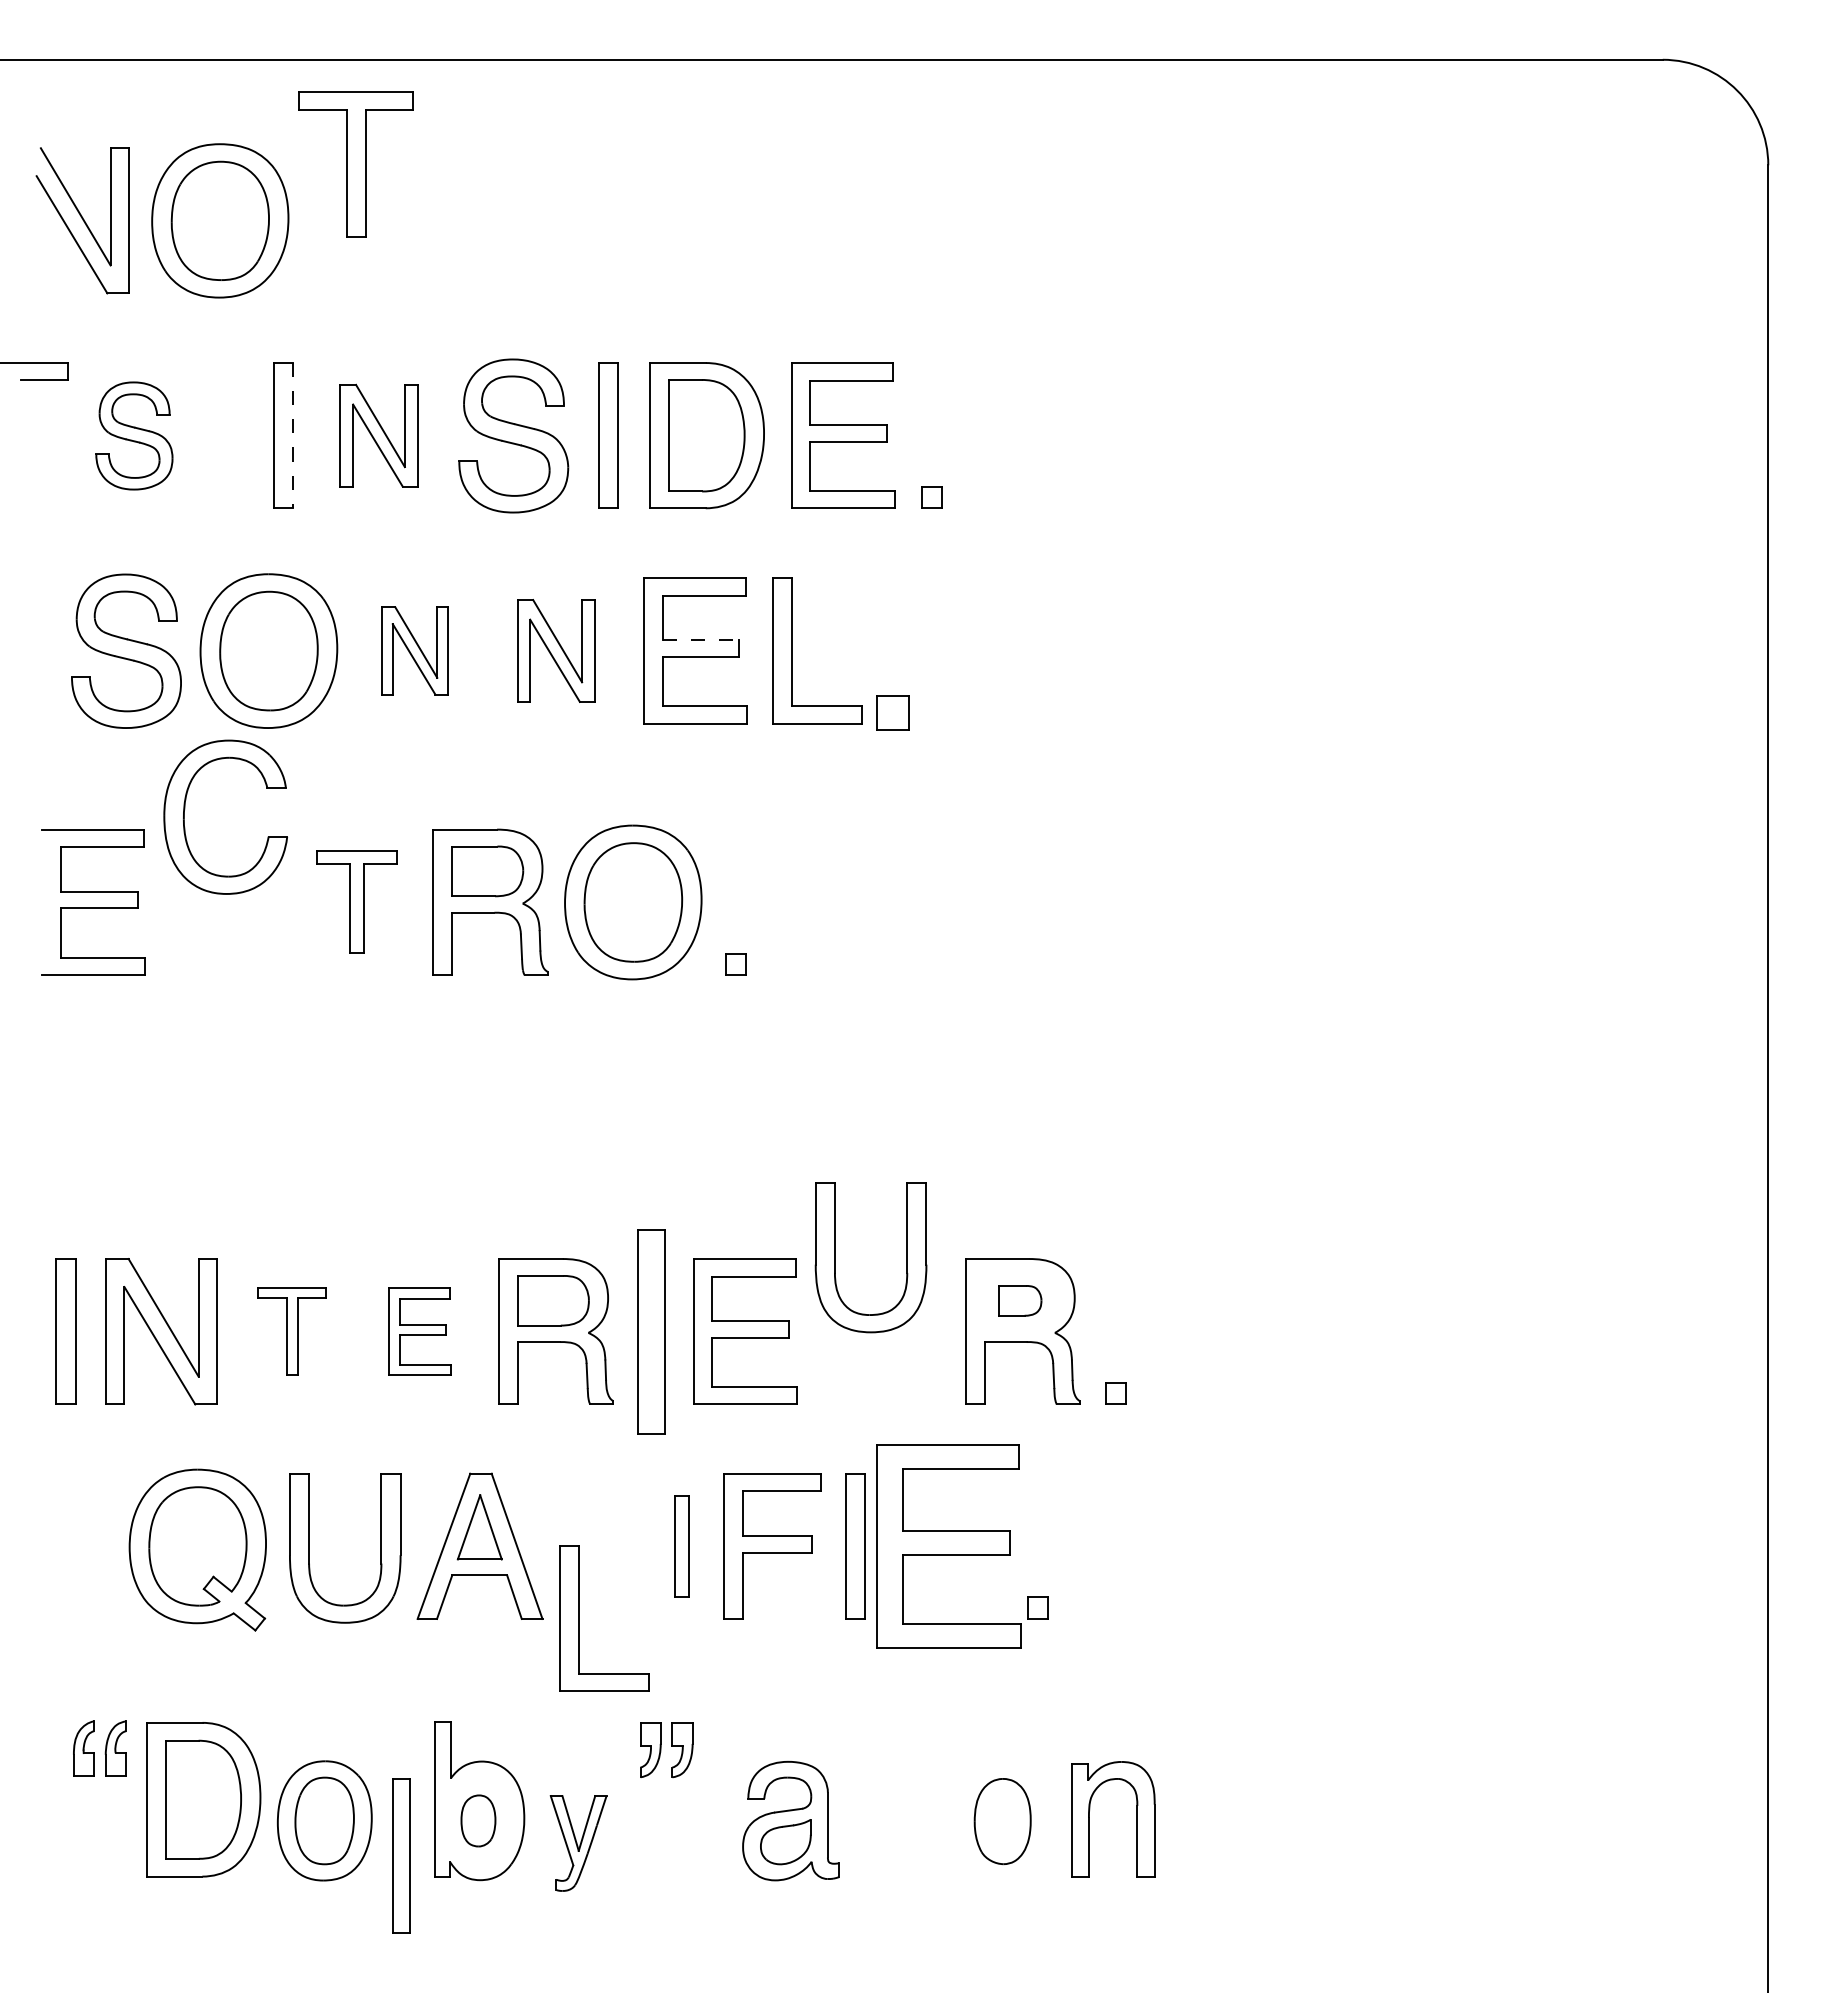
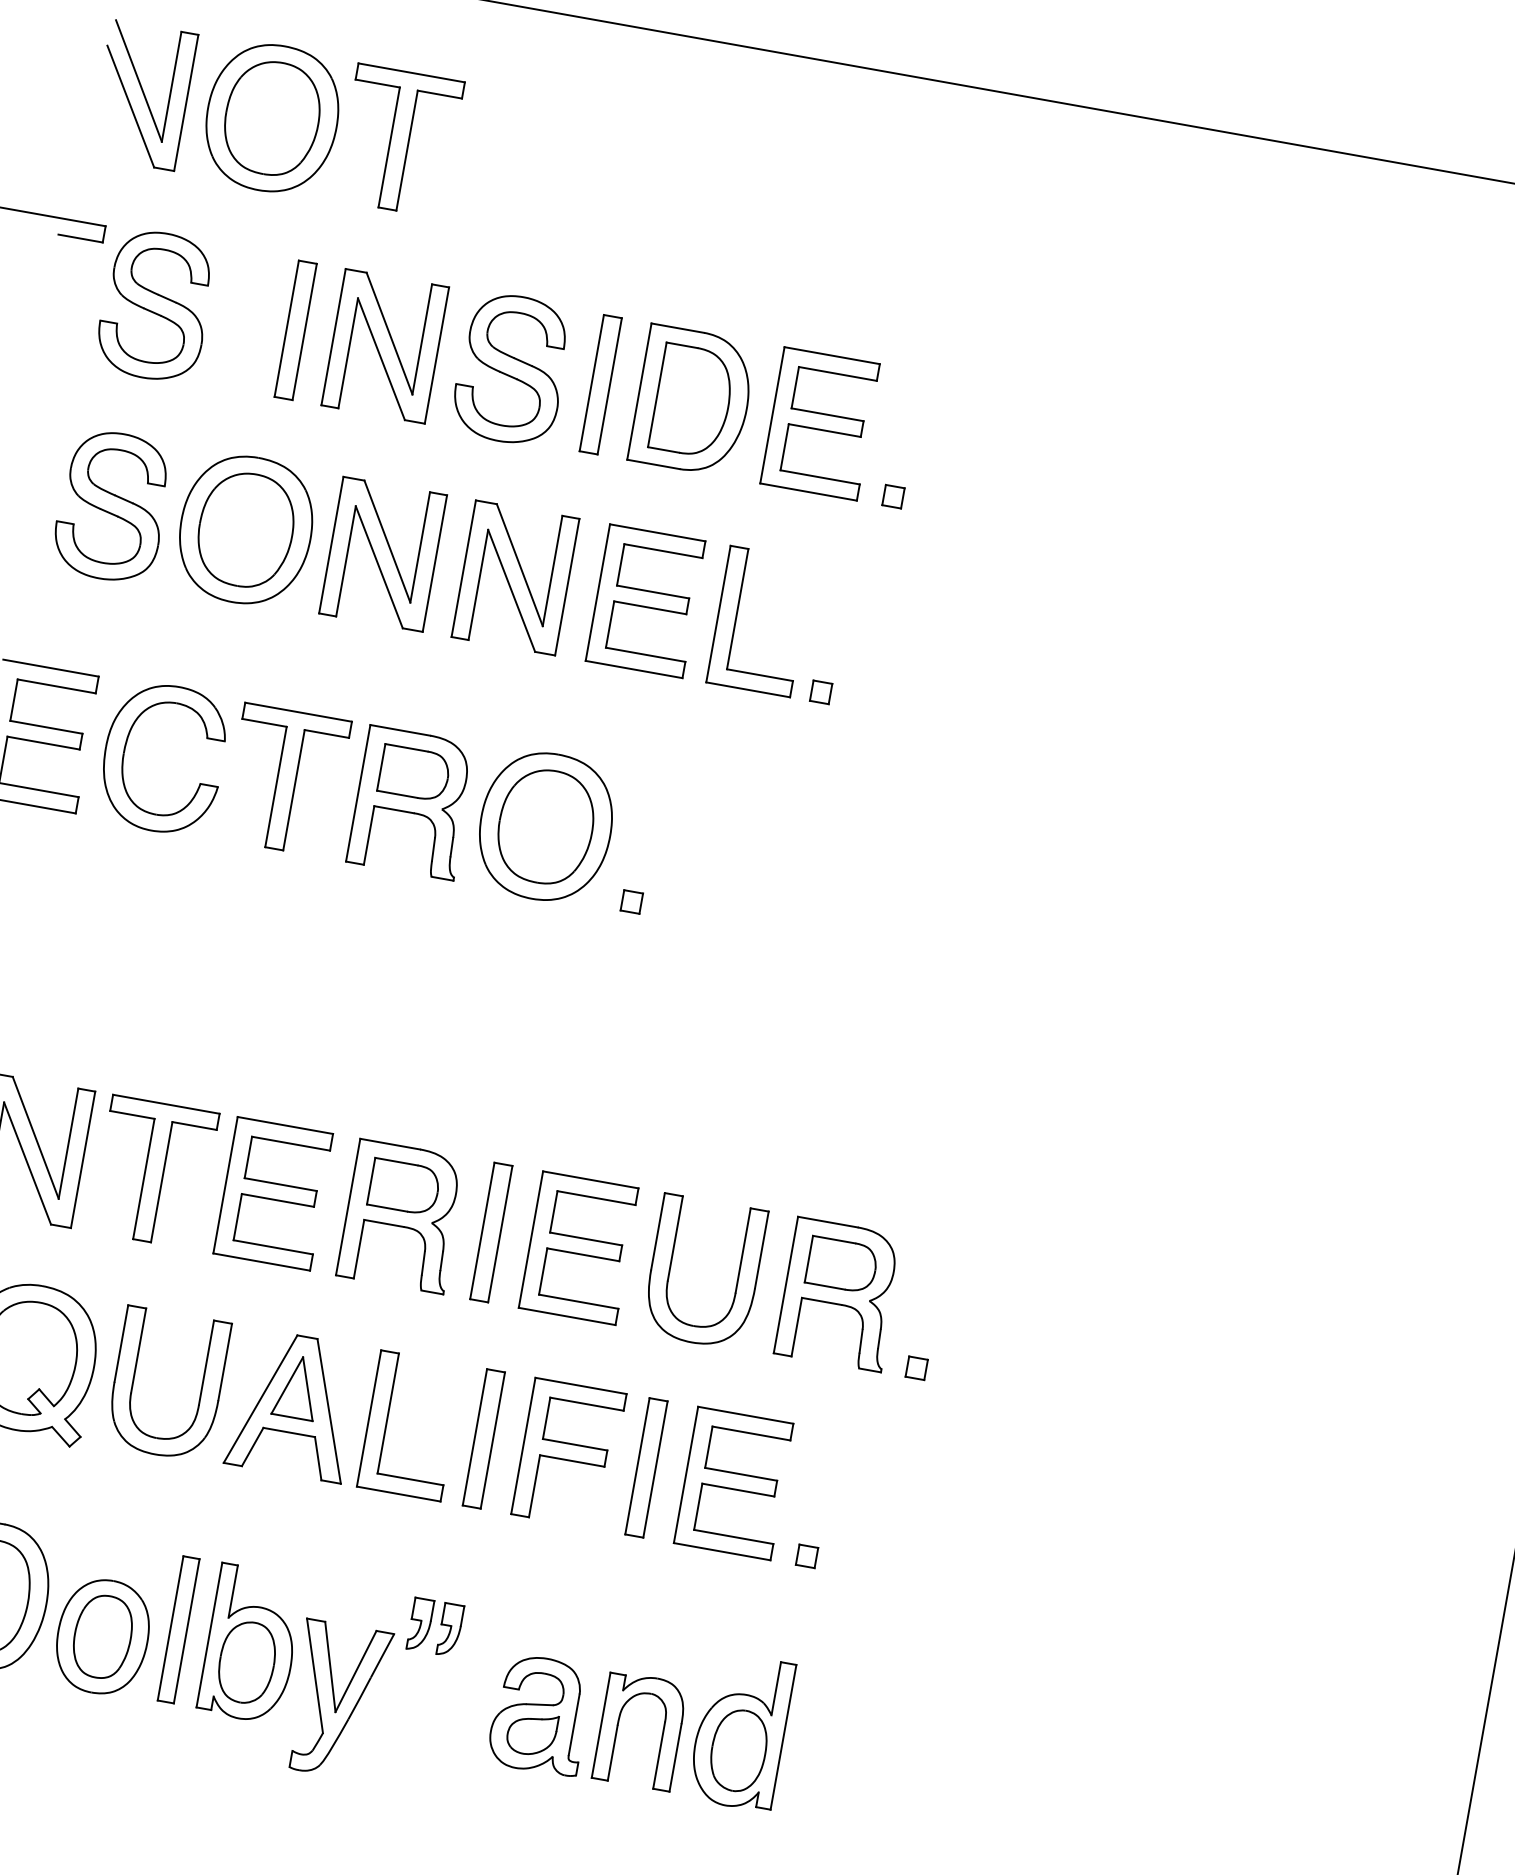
part: (355, 164) -> (399, 140), moved
part: (134, 435) -> (155, 305), size x1.43
line: (293, 435) -> (305, 331), dashed -> solid
part: (378, 435) -> (384, 346), size x1.43
line: (701, 640) -> (653, 592), dashed -> solid
part: (414, 650) -> (382, 553), size x1.67
part: (555, 650) -> (514, 577), size x1.43
part: (892, 712) -> (820, 691), size x0.62
part: (185, 809) -> (127, 744), moved
part: (356, 902) -> (286, 780), size x1.43
part: (835, 1257) -> (670, 1266), moved
part: (1020, 1300) -> (842, 1264), size x1.67
part: (292, 1331) -> (154, 1172), size x1.67
part: (419, 1331) -> (273, 1193), size x1.67
part: (651, 1331) -> (491, 1232), size x0.71
part: (681, 1546) -> (483, 1439), size x1.43
part: (948, 1546) -> (733, 1483), size x0.71
part: (579, 1618) -> (387, 1421), moved
part: (1000, 1801) -> (740, 1731), added
part: (1136, 1819) -> (661, 1735), moved
part: (478, 1820) -> (247, 1662), size x1.67
part: (578, 1843) -> (337, 1700), size x1.67
part: (401, 1855) -> (178, 1629), moved

